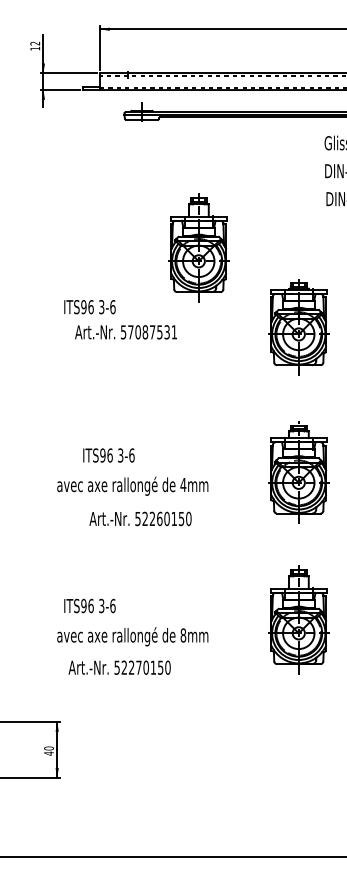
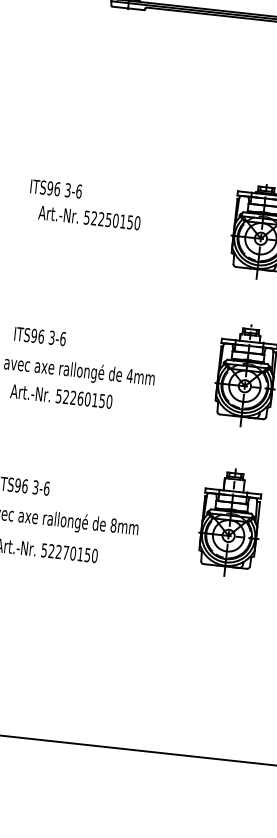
part: (198, 247) -> (170, 141), removed
text: (152, 332) -> (115, 221), 57087531 -> 52250150
text: (108, 455) -> (39, 336), moved
text: (140, 518) -> (61, 396), moved

